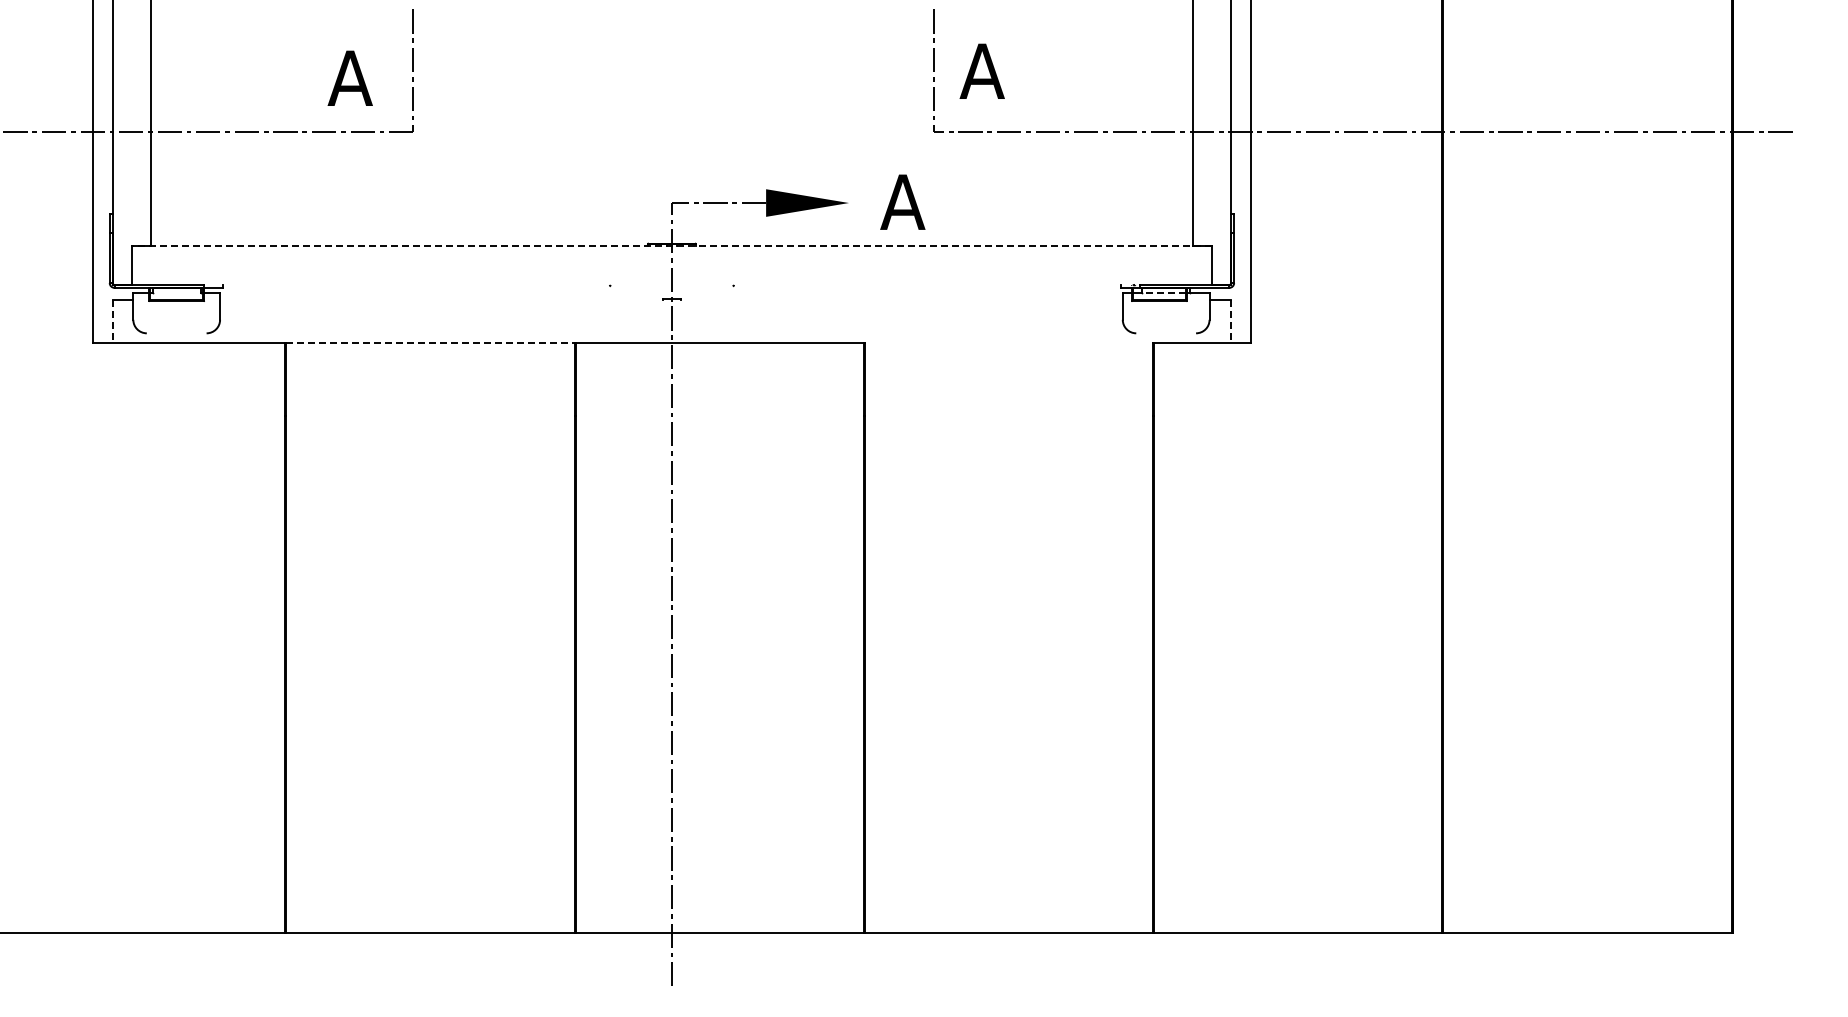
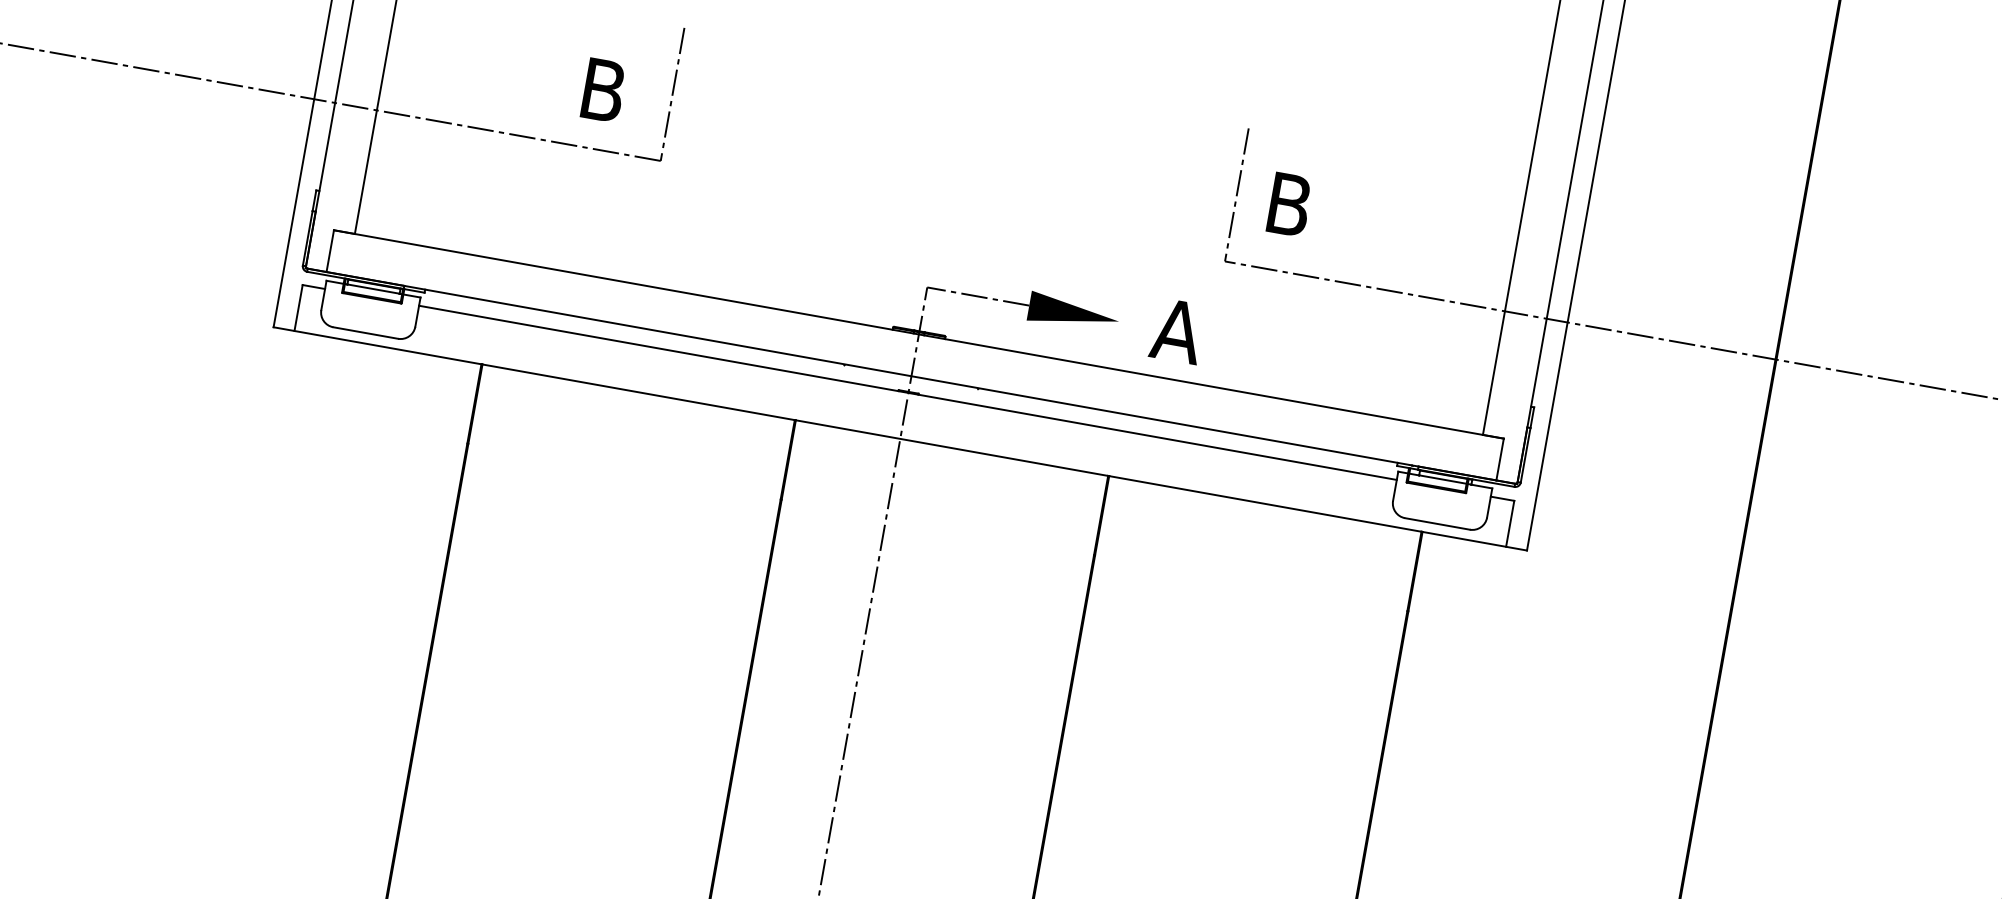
text: (981, 70) -> (1288, 203), A -> B
text: (349, 77) -> (602, 89), A -> B
line: (671, 246) -> (918, 334), dashed -> solid
line: (671, 285) -> (910, 376), added
line: (176, 292) -> (373, 288), added
line: (1163, 292) -> (1442, 479), dashed -> solid
line: (671, 300) -> (907, 392), added
line: (112, 322) -> (298, 308), dashed -> solid
line: (1231, 322) -> (1510, 524), dashed -> solid
line: (176, 333) -> (365, 333), added
line: (1166, 333) -> (1437, 524), added
line: (430, 342) -> (638, 391), dashed -> solid
line: (1008, 342) -> (1264, 503), added

